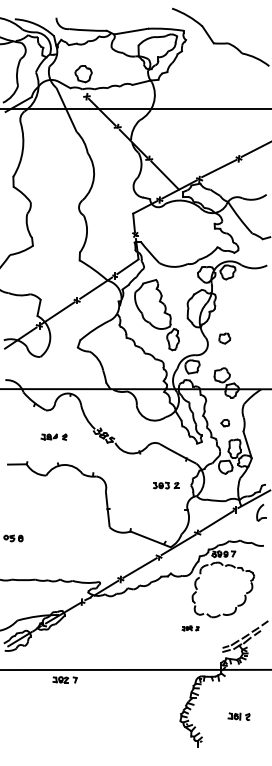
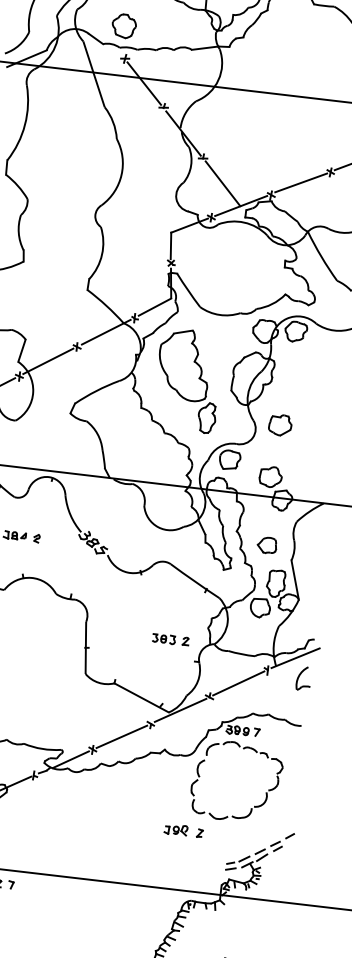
part: (224, 338) -> (280, 425), size x1.43
part: (224, 422) -> (266, 544), size x1.67
part: (166, 485) -> (171, 639), moved
part: (190, 628) -> (183, 831), size x1.67

